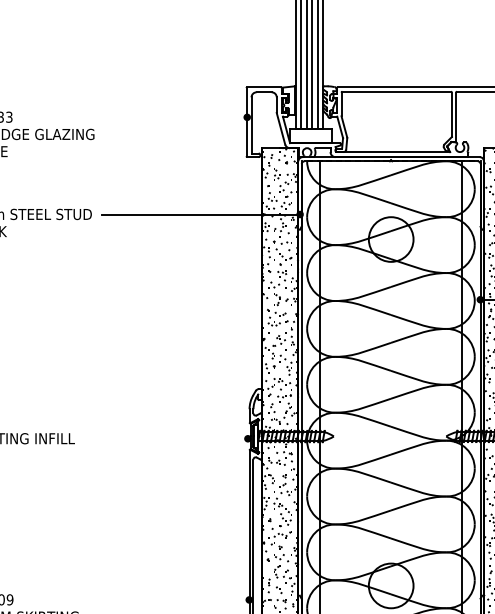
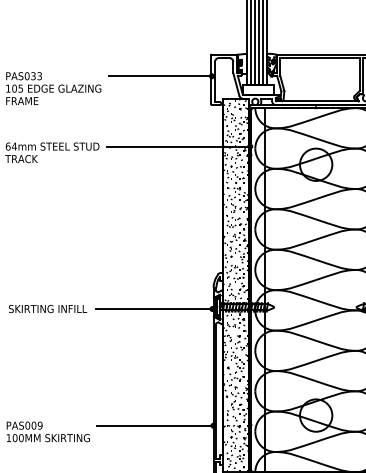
line: (176, 117) -> (160, 76), added
line: (167, 439) -> (154, 309), added
line: (169, 599) -> (155, 425), added

